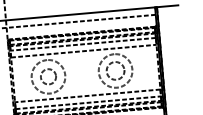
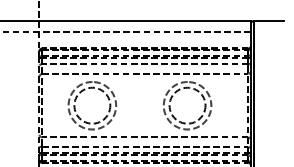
circle: (115, 70) -> (187, 105), size x1.43
circle: (48, 76) -> (92, 105), size x1.67

